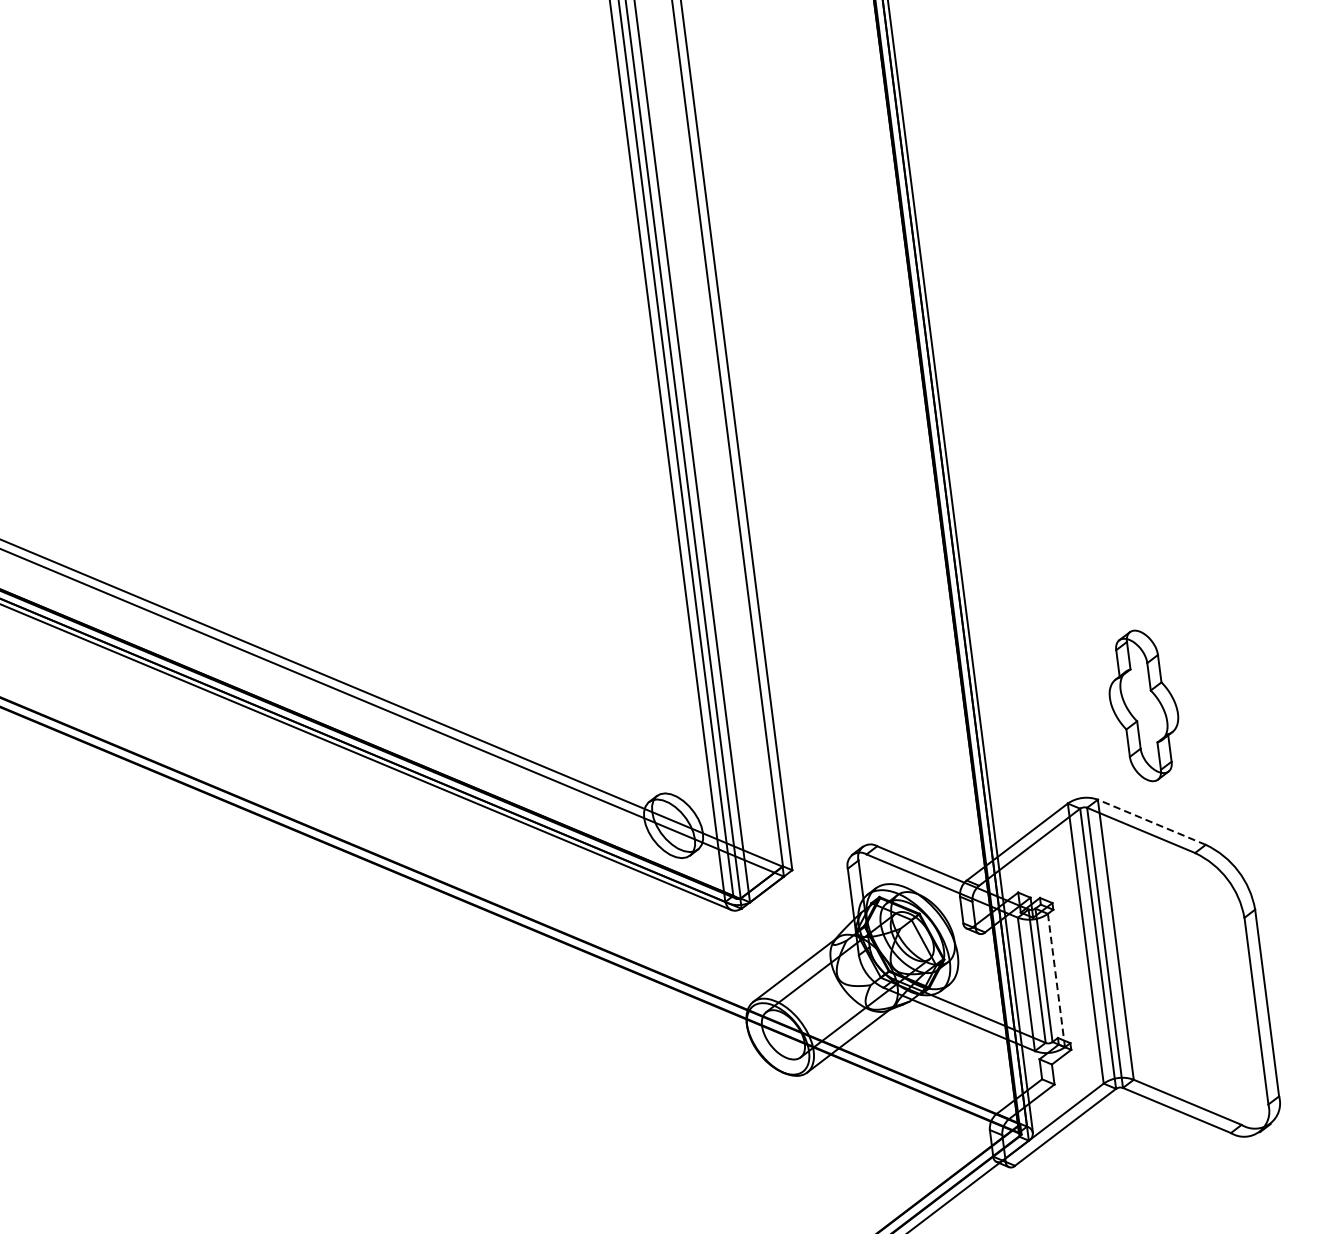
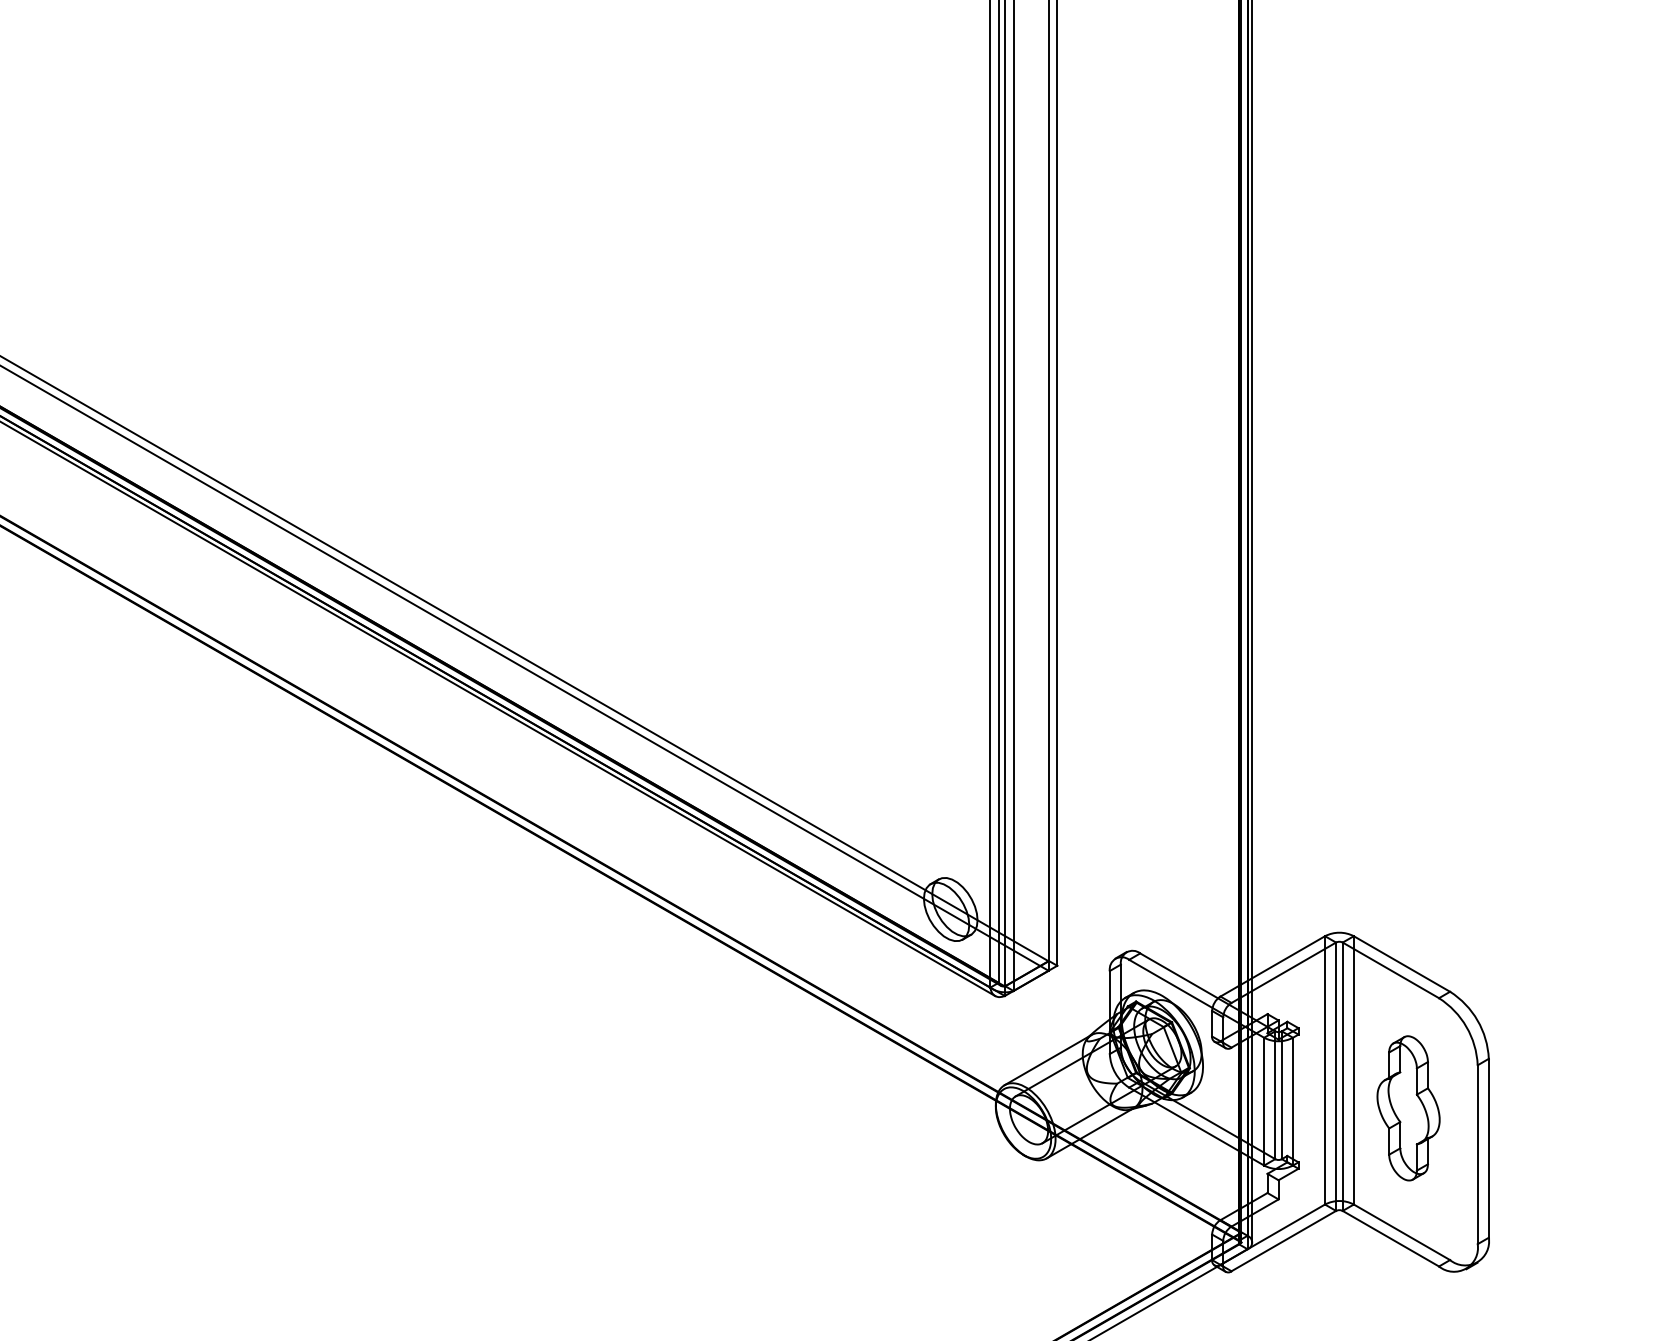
part: (1143, 706) -> (1408, 1108), moved
line: (1151, 822) -> (1401, 964), dashed -> solid
line: (1055, 980) -> (1292, 1101), dashed -> solid

